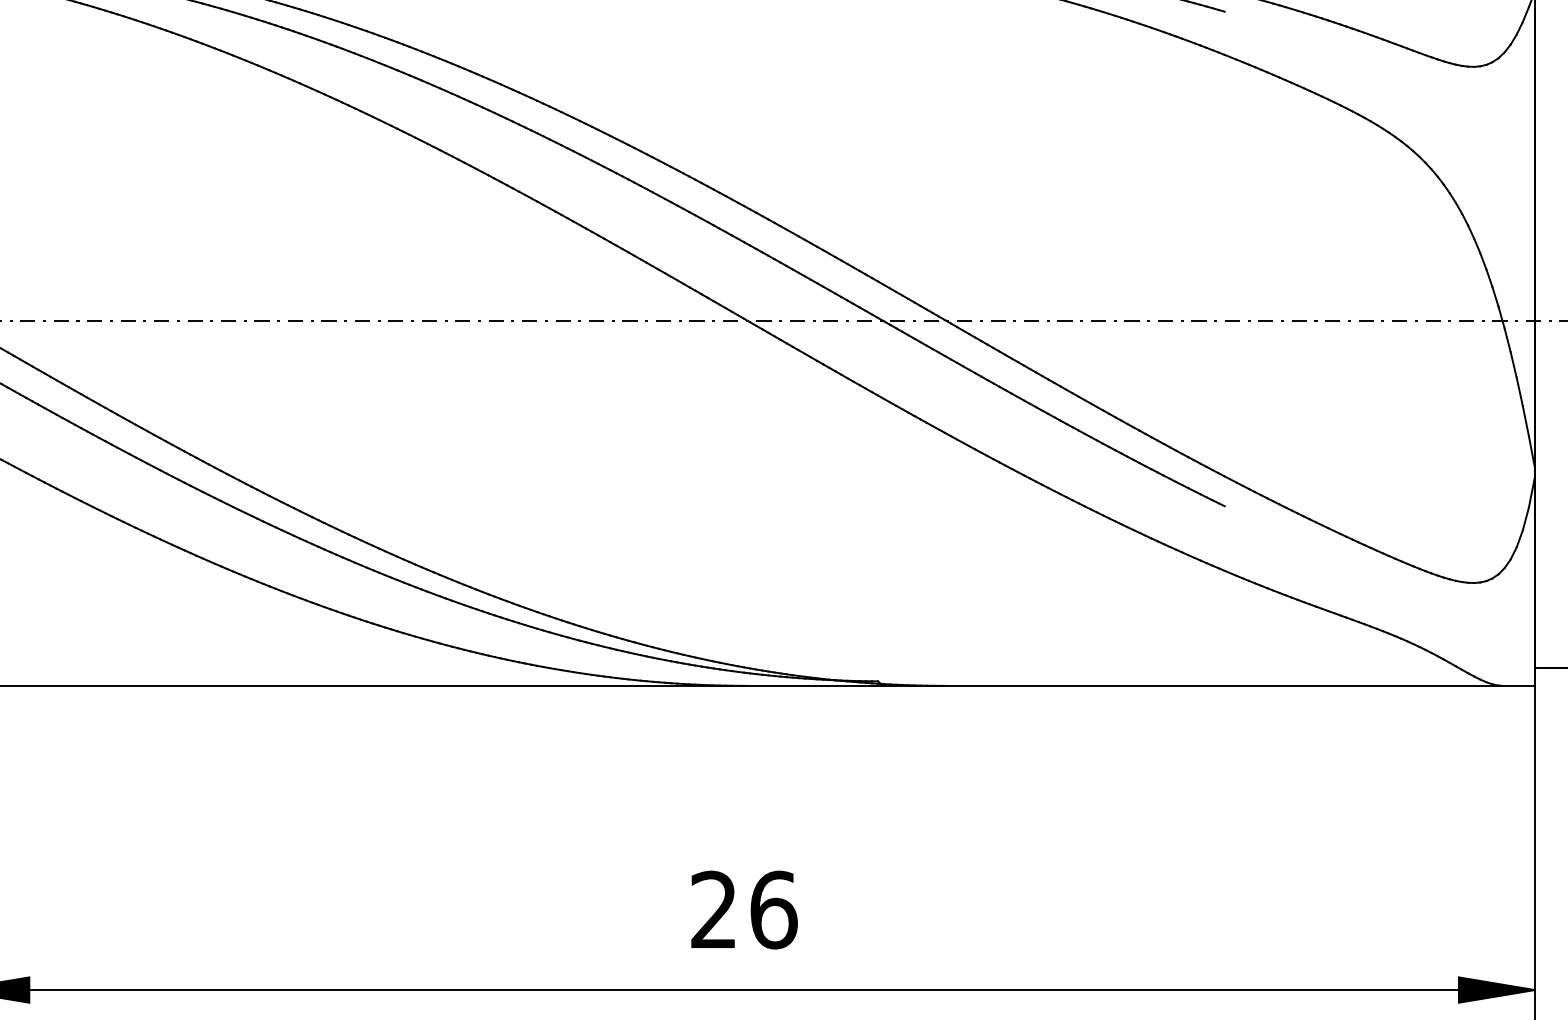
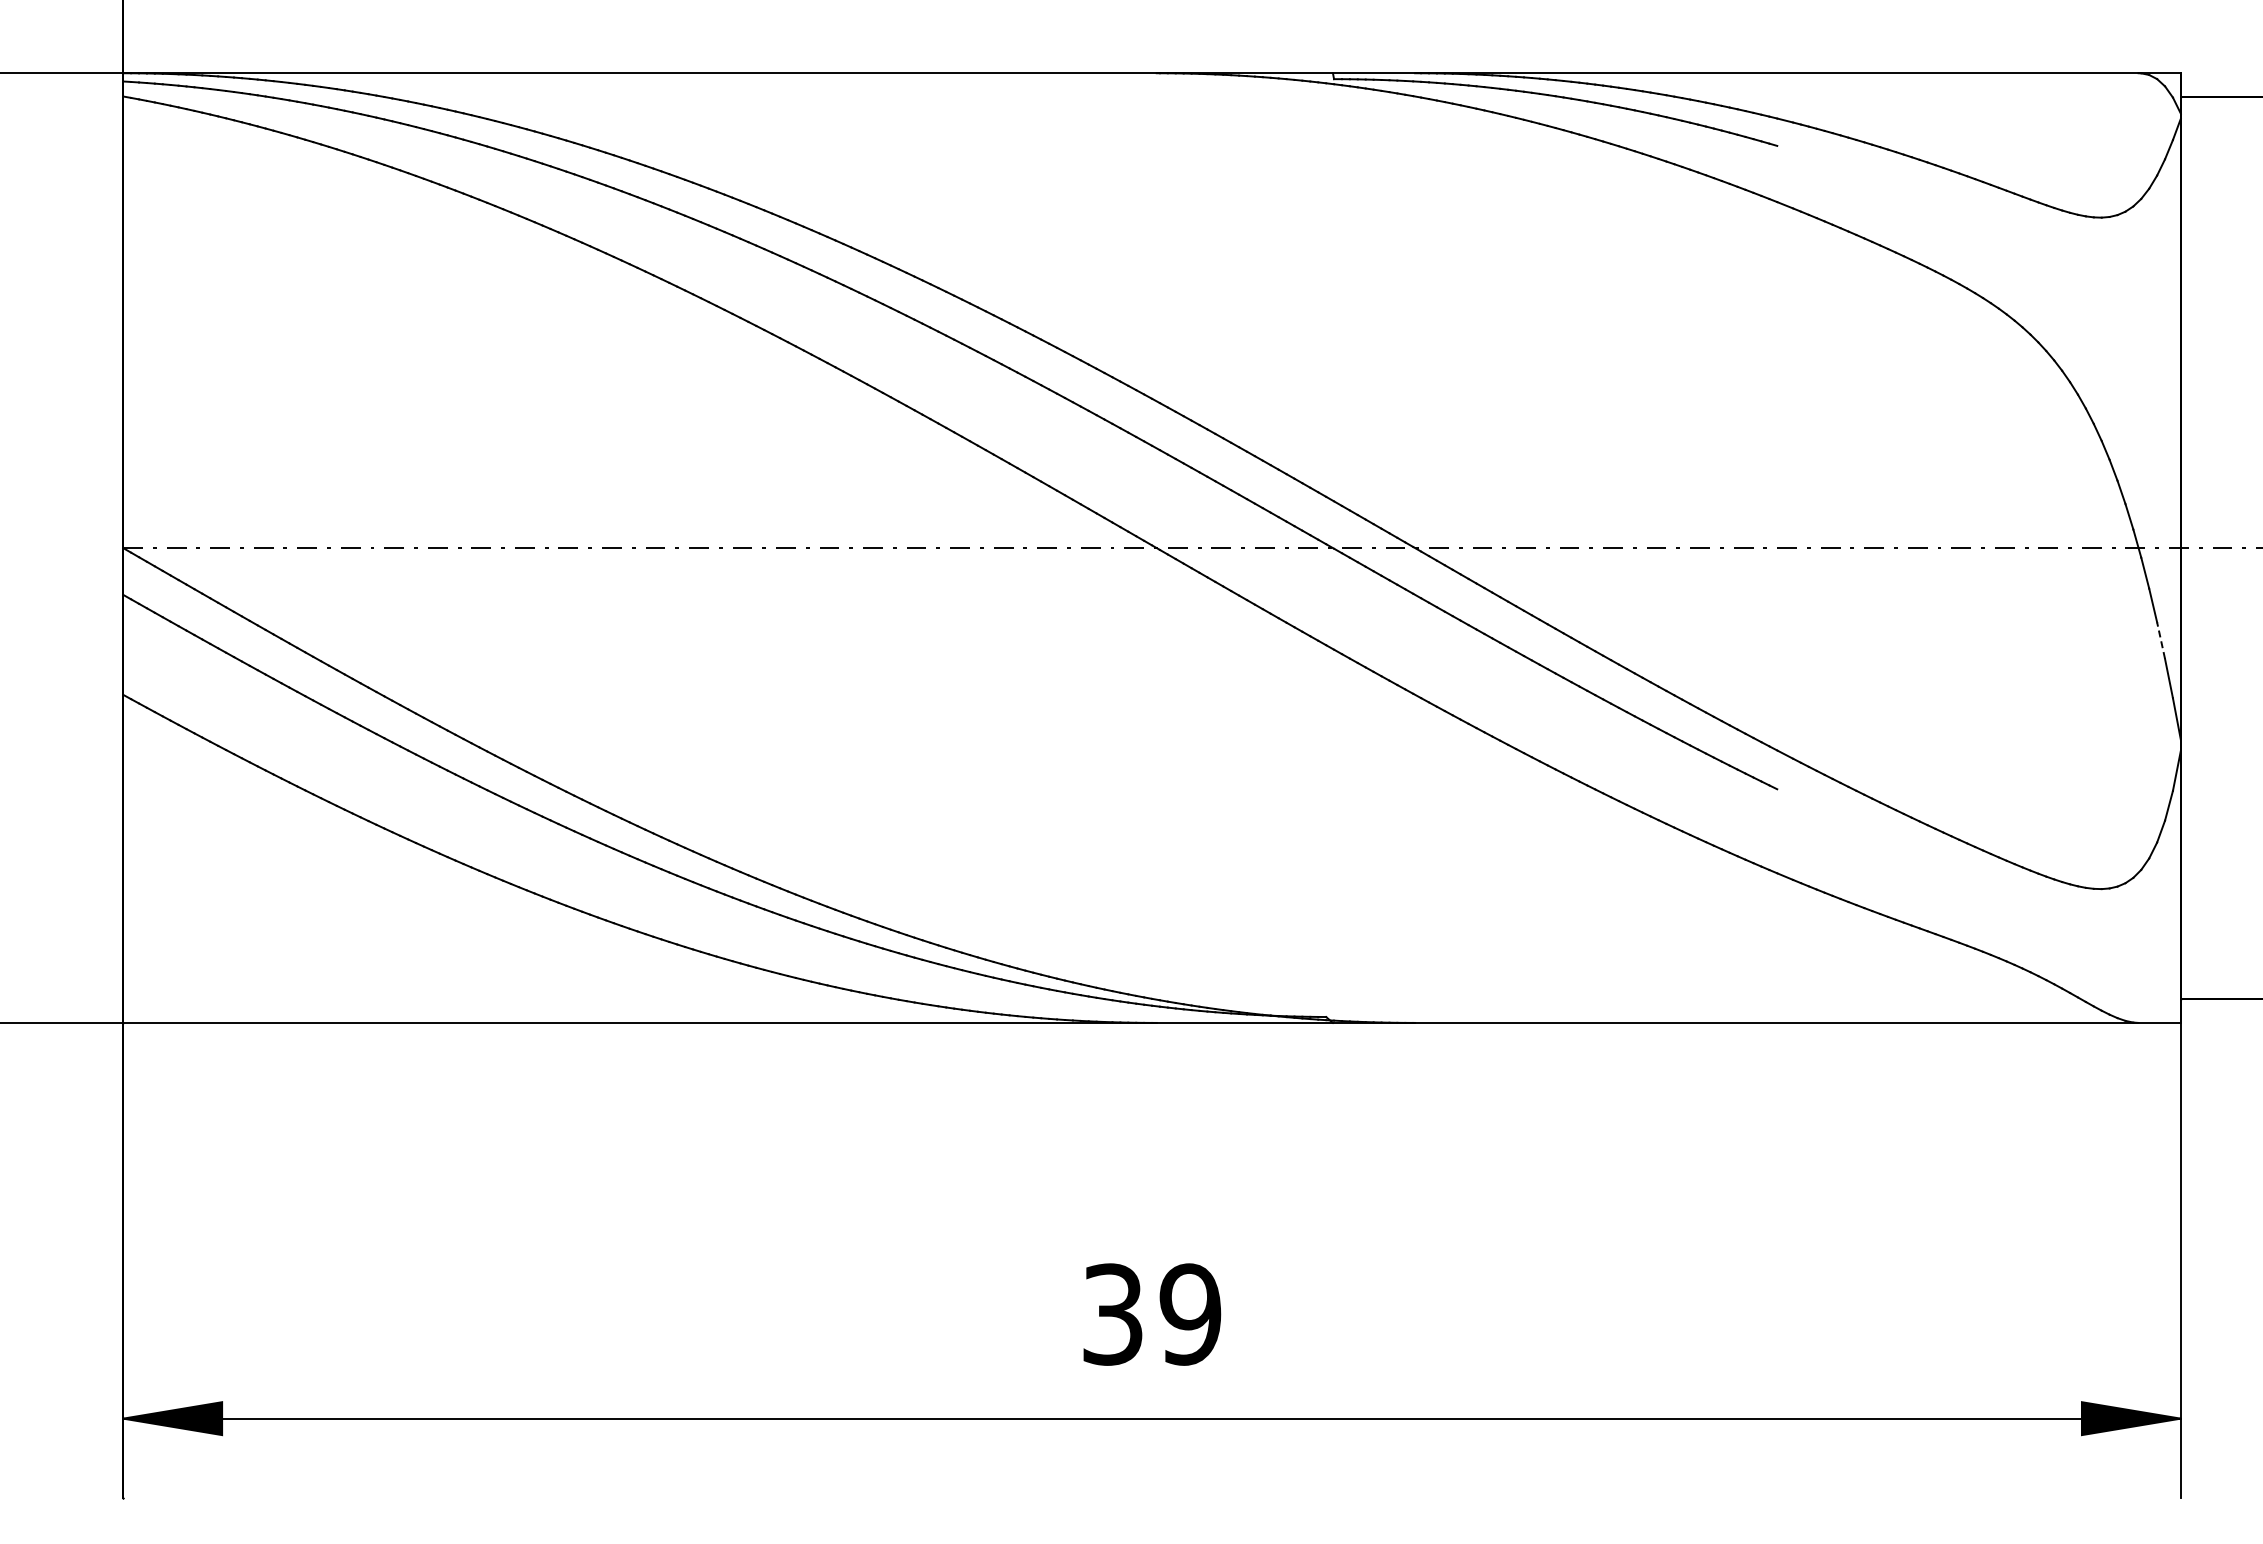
line: (1520, 391) -> (2161, 640), solid -> dashed
text: (744, 910) -> (1152, 1314), 26 -> 39

